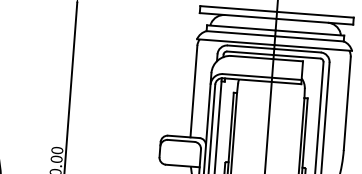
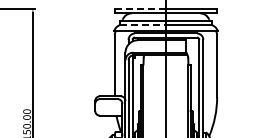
line: (238, 8) -> (140, 8), solid -> dashed
line: (241, 34) -> (143, 25), solid -> dashed

